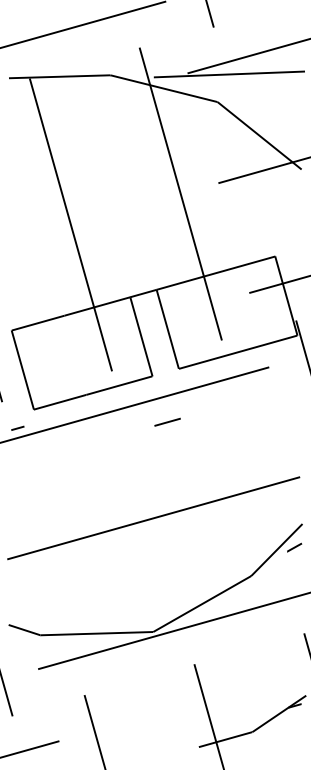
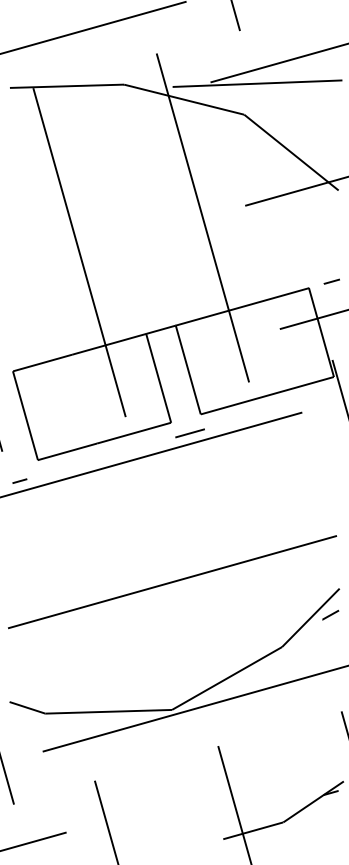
line: (295, 250) -> (331, 281), added
line: (167, 422) -> (189, 433), moved

